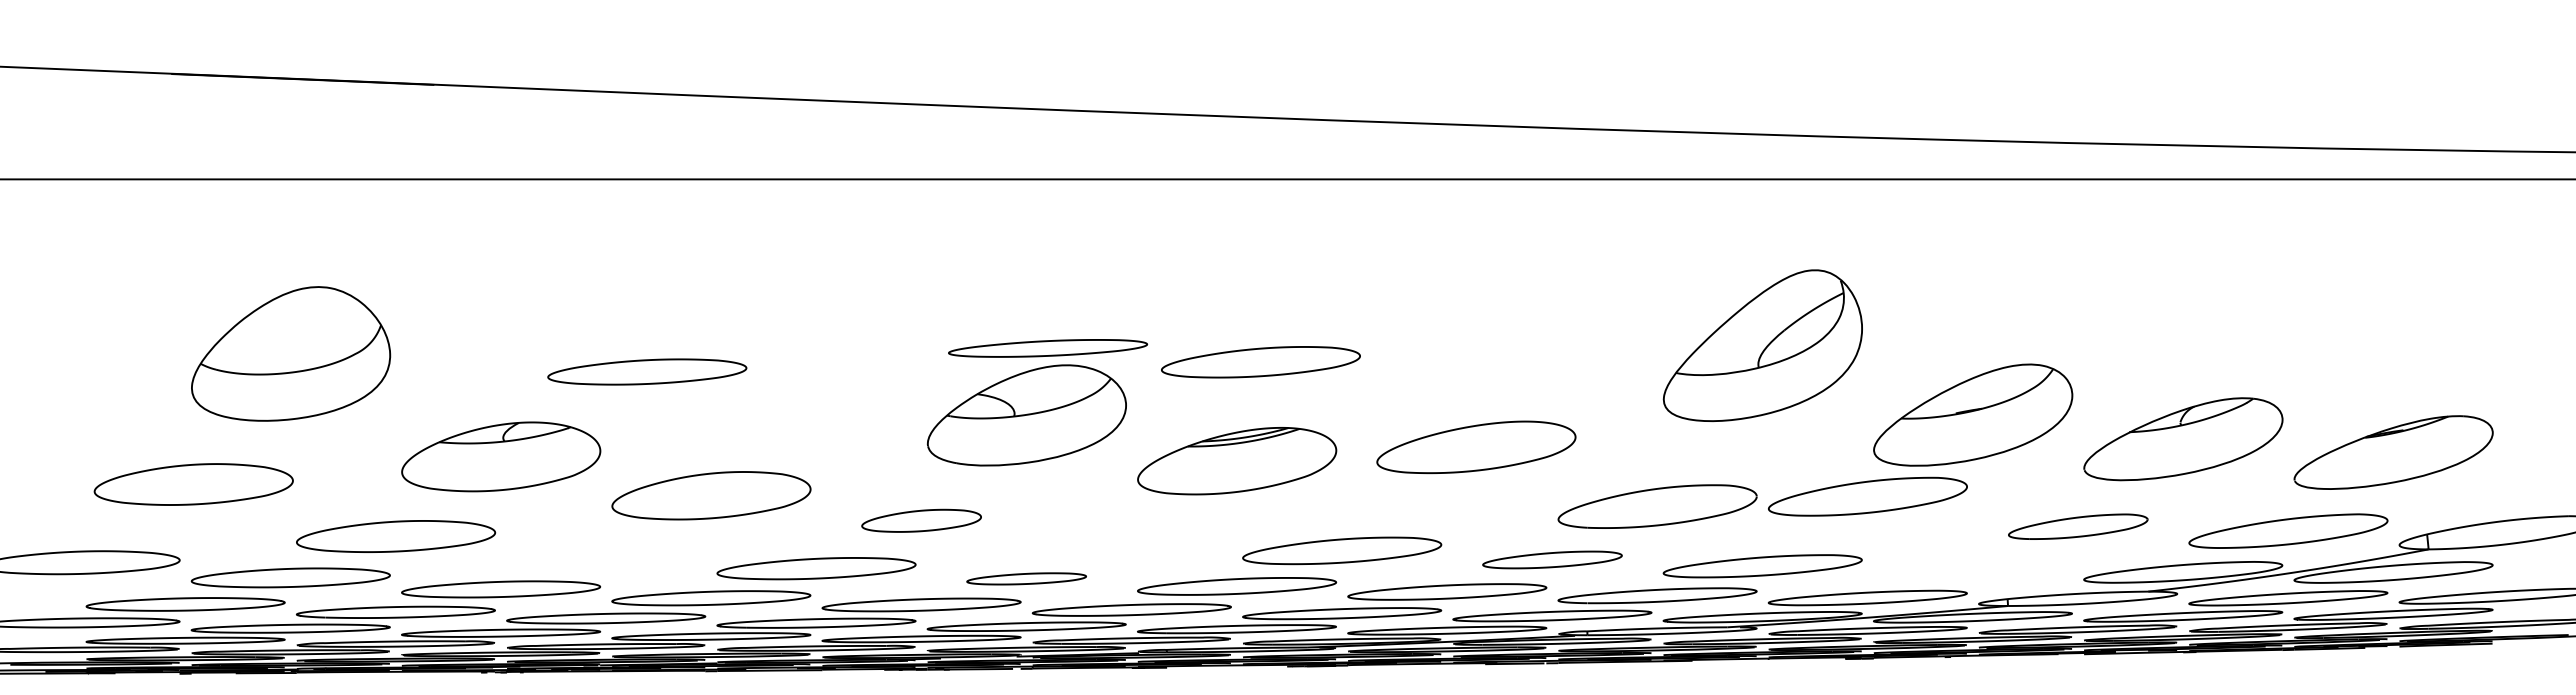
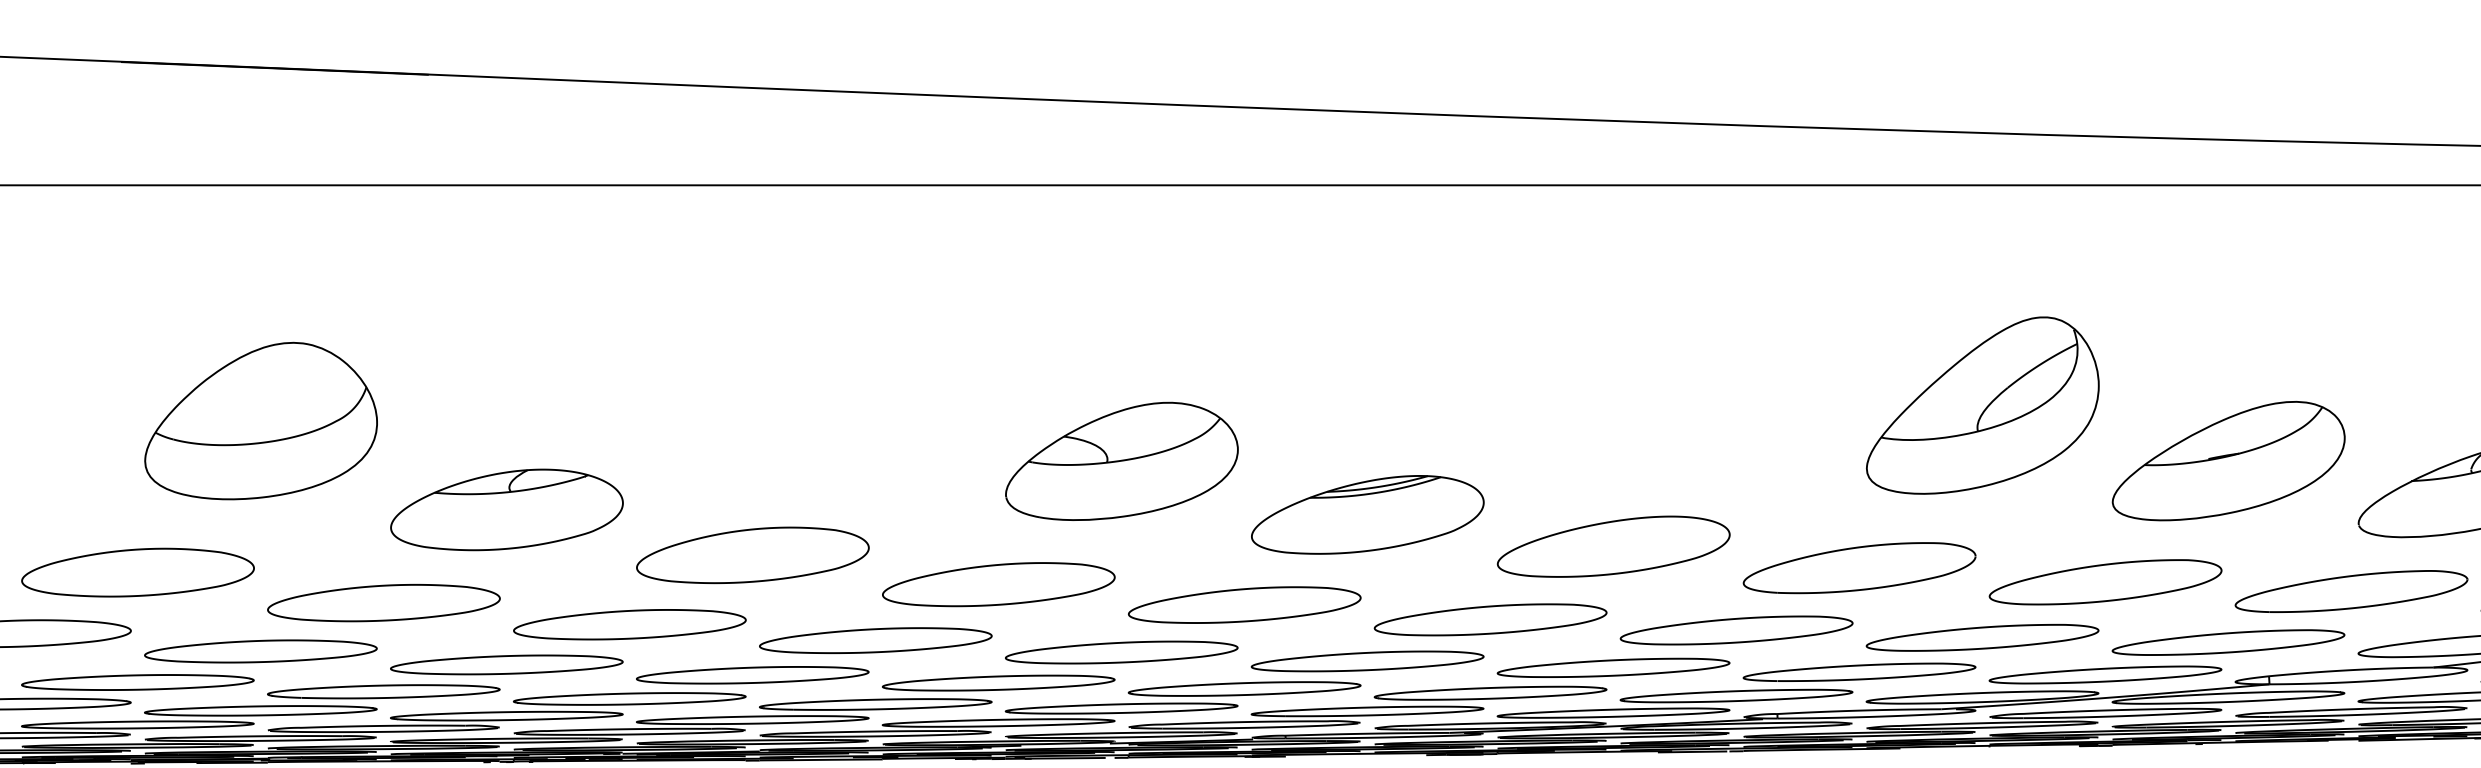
part: (1762, 345) -> (1982, 405), moved
part: (1048, 348) -> (1147, 383), removed
part: (291, 353) -> (261, 420), moved
part: (1260, 362) -> (1244, 605), moved
part: (647, 371) -> (630, 624), moved
part: (1476, 447) -> (1613, 546), moved
part: (193, 484) -> (137, 572), moved
part: (1867, 496) -> (2105, 581), moved
part: (921, 520) -> (998, 584), size x1.67
part: (2078, 526) -> (2351, 591), size x1.43
part: (1552, 559) -> (1736, 629), size x1.43
part: (1972, 569) -> (2227, 641), added
part: (1026, 578) -> (1121, 652), size x1.67

